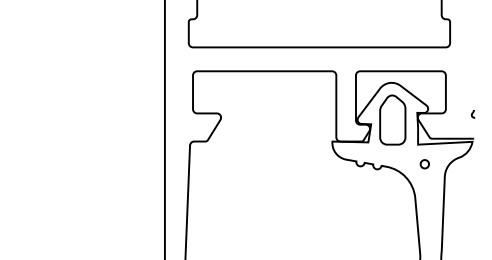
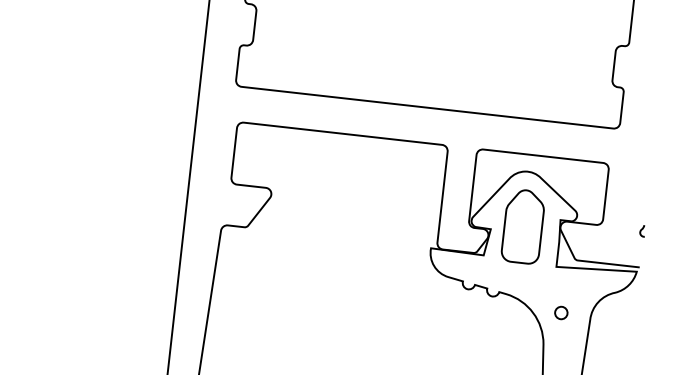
circle: (424, 164) -> (560, 313), moved

